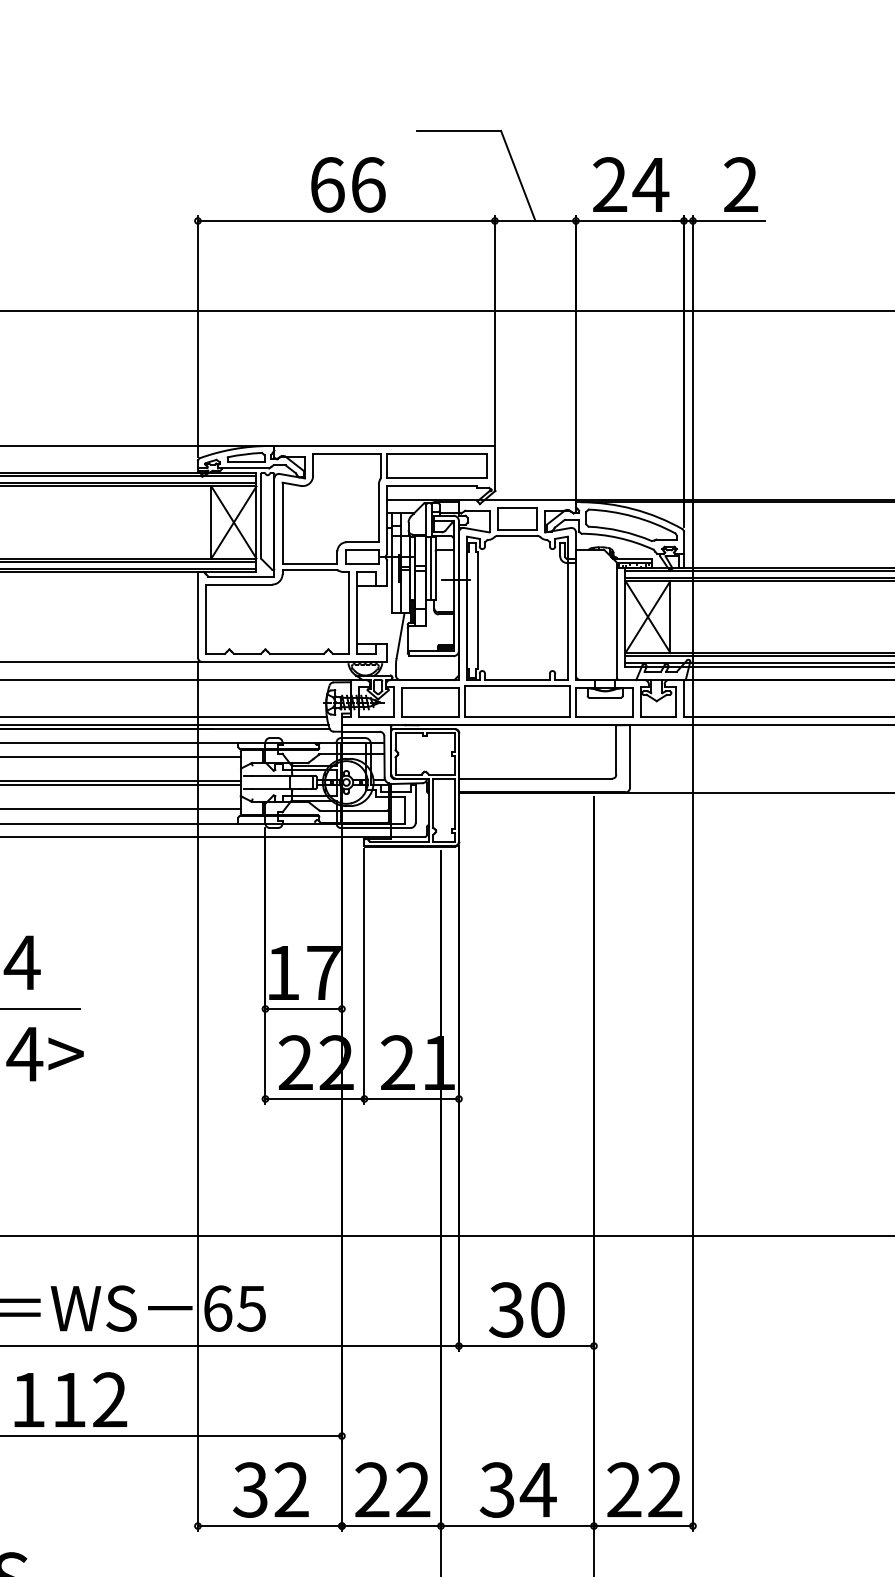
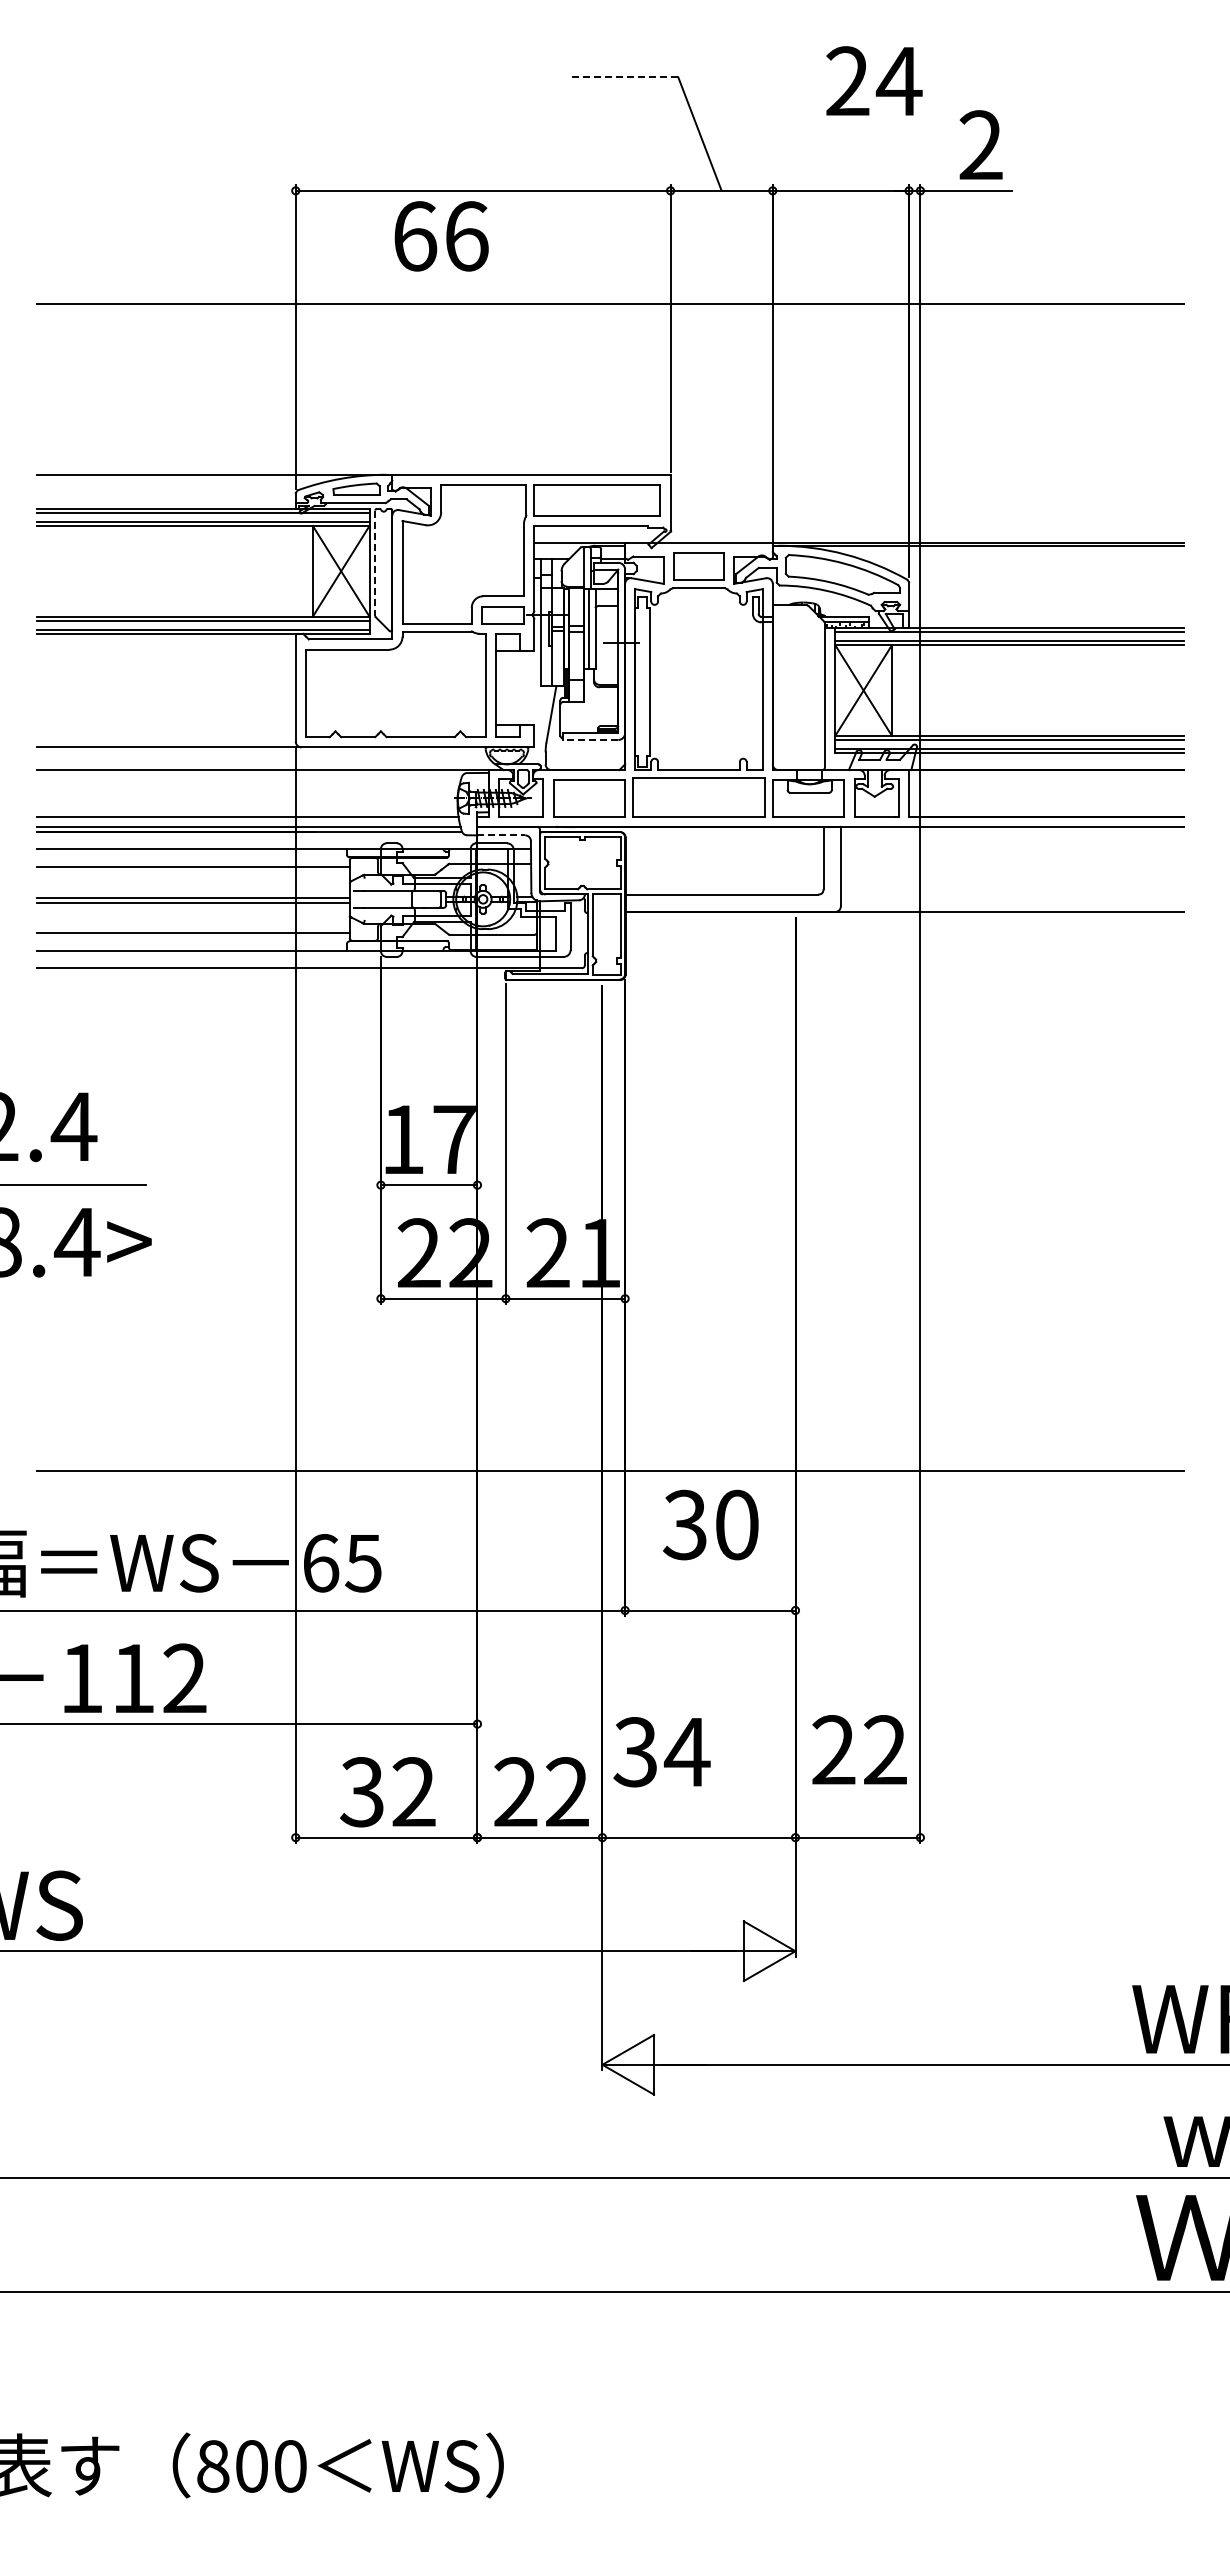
line: (458, 131) -> (624, 77), solid -> dashed
text: (631, 184) -> (874, 80), moved
text: (348, 185) -> (441, 236), moved
line: (261, 516) -> (375, 563), solid -> dashed
line: (431, 655) -> (590, 739), solid -> dashed
line: (360, 731) -> (501, 835), solid -> dashed
text: (526, 1309) -> (710, 1524), moved
text: (644, 1489) -> (859, 1749), moved
text: (517, 1490) -> (661, 1752), moved

